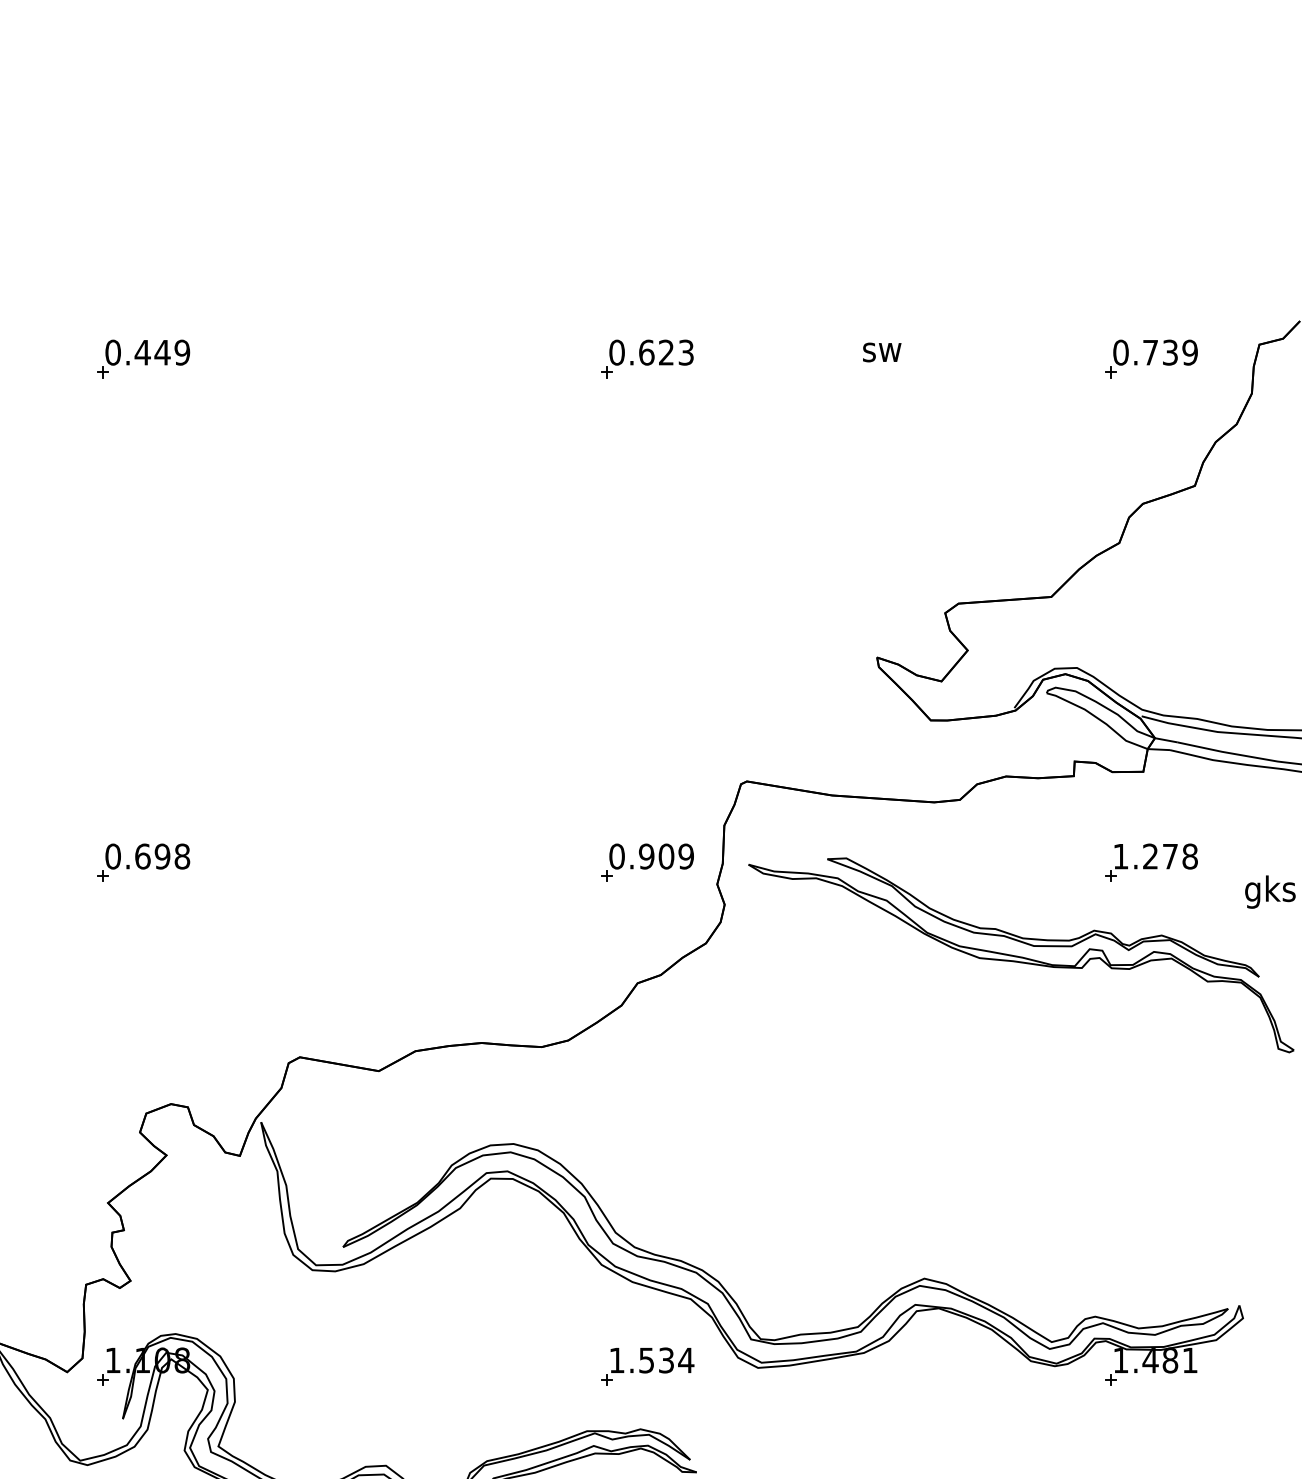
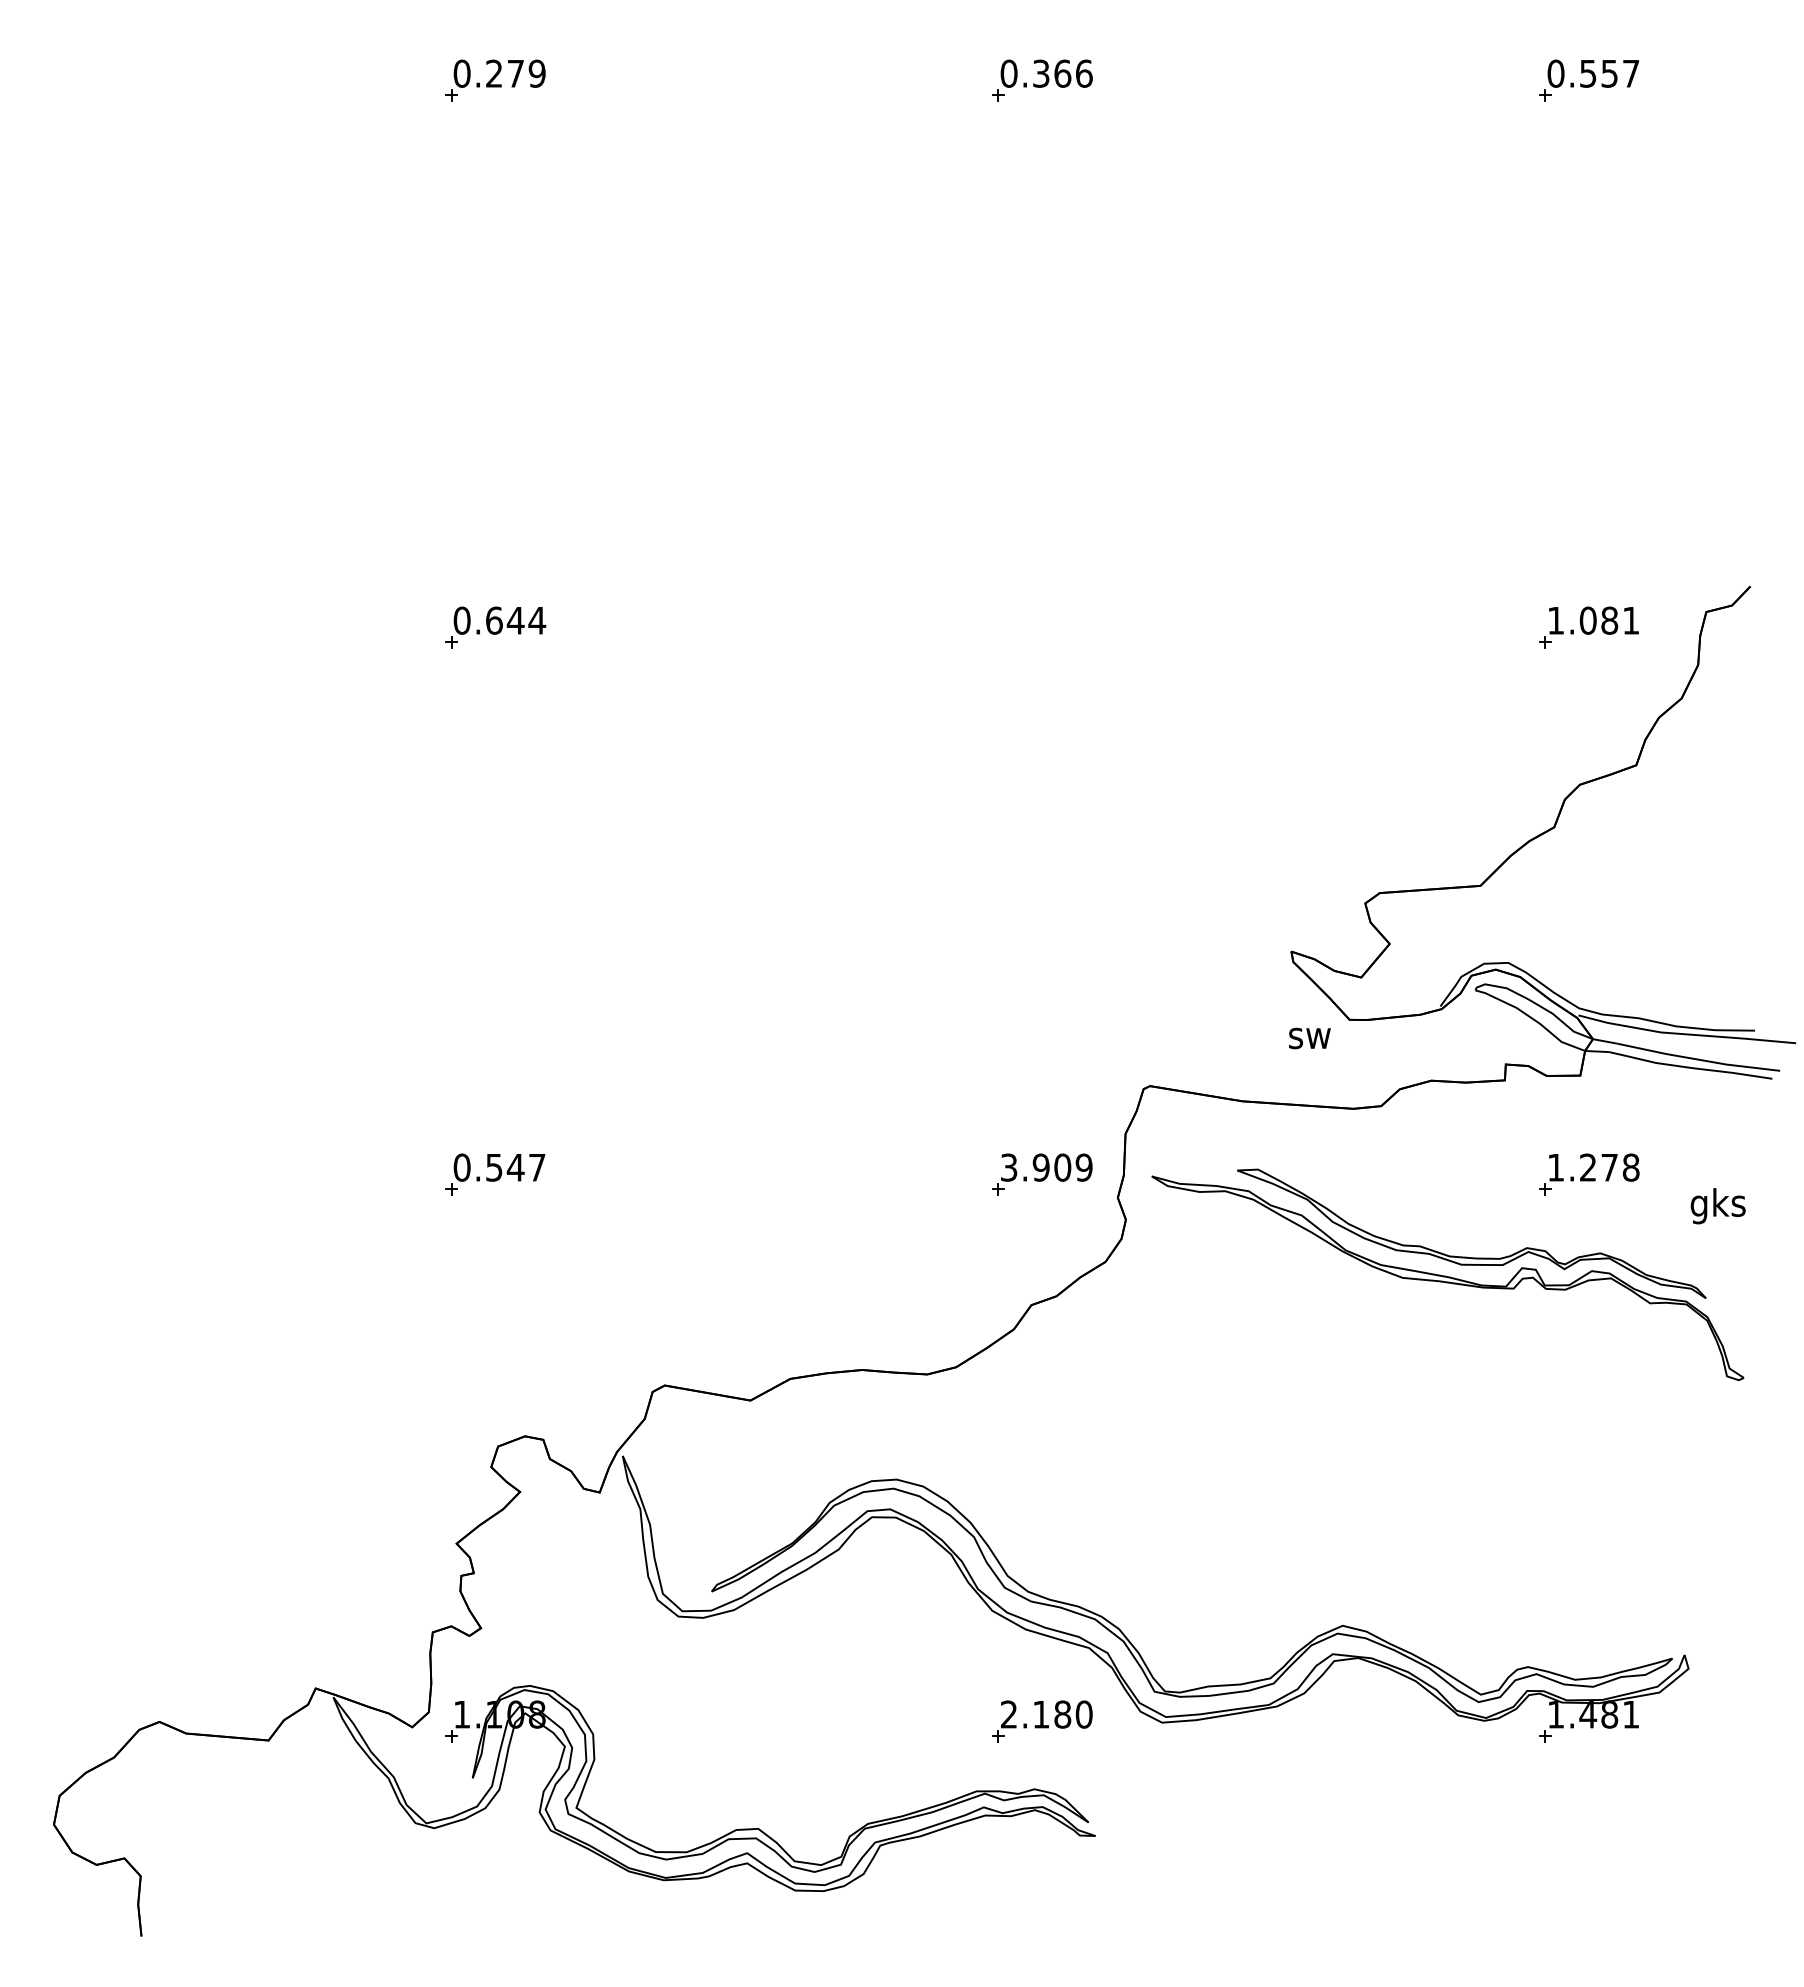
text: (162, 352) -> (515, 620), 0.449 -> 0.644
text: (881, 352) -> (1309, 1038), moved
text: (1155, 352) -> (1593, 620), 0.739 -> 1.081
part: (647, 358) -> (1042, 627), removed
text: (162, 856) -> (515, 1167), 0.698 -> 0.547
text: (616, 856) -> (1008, 1167), 0.909 -> 3.909
text: (652, 1360) -> (1047, 1714), 1.534 -> 2.180

